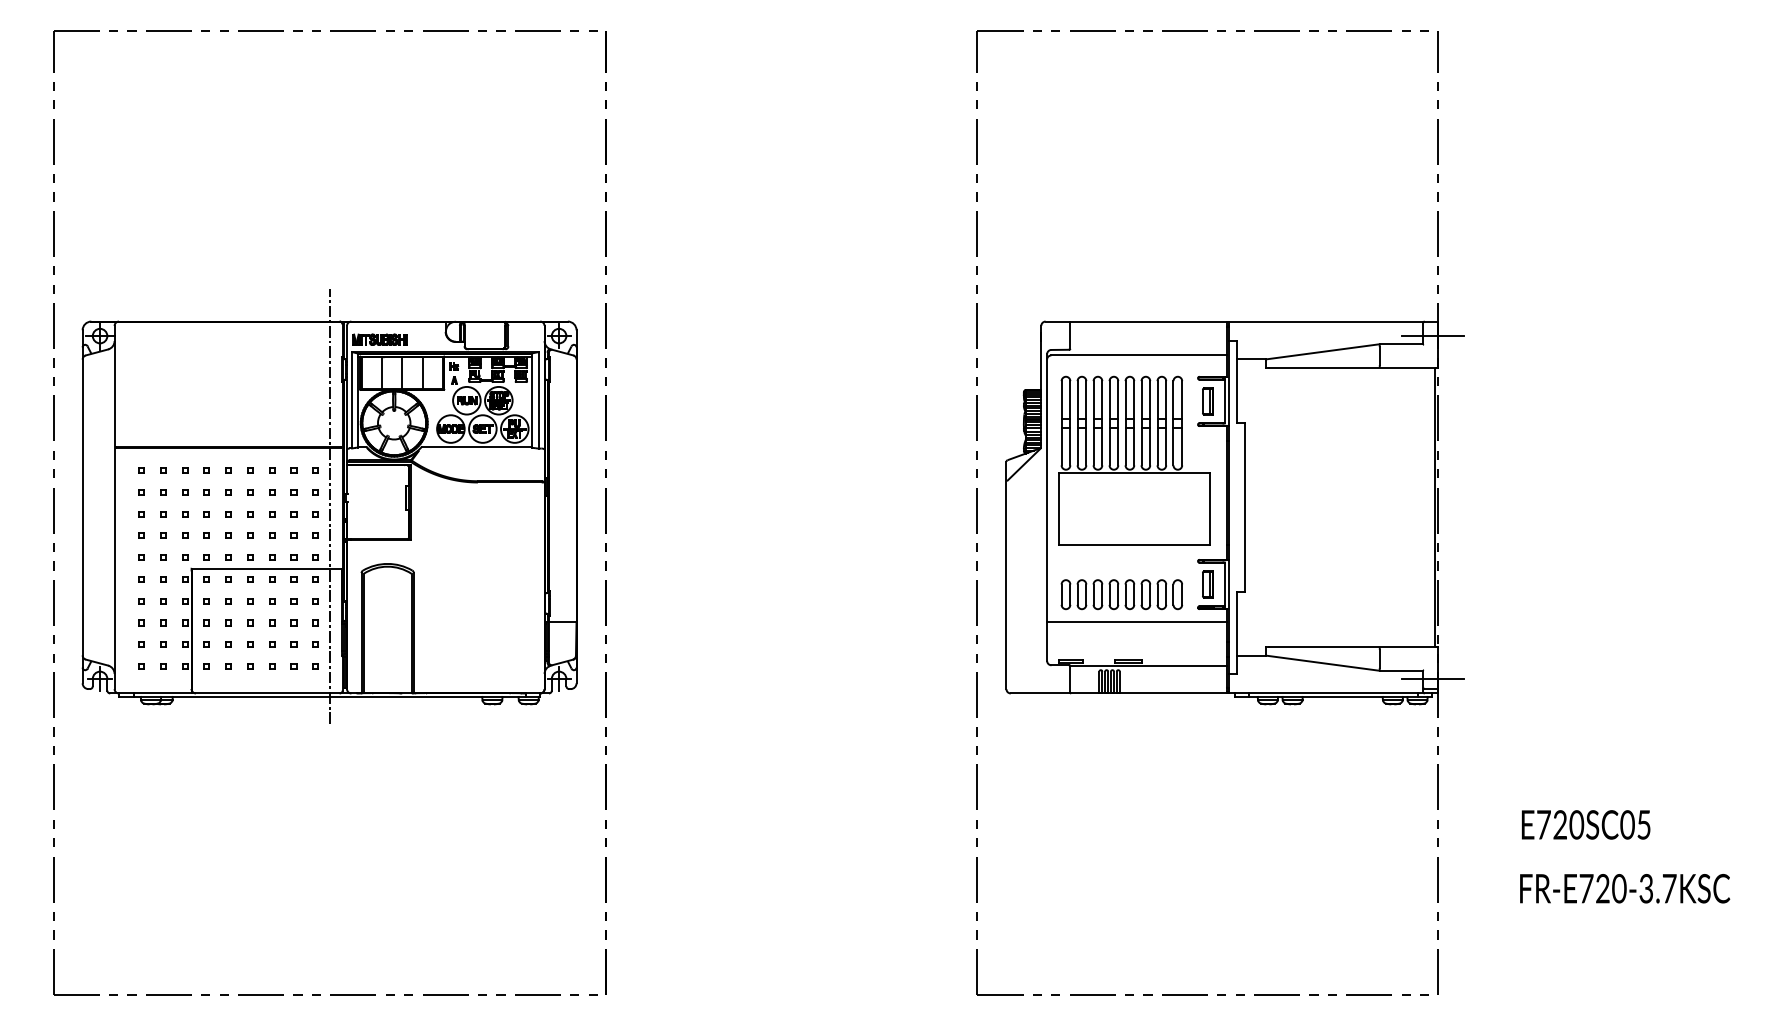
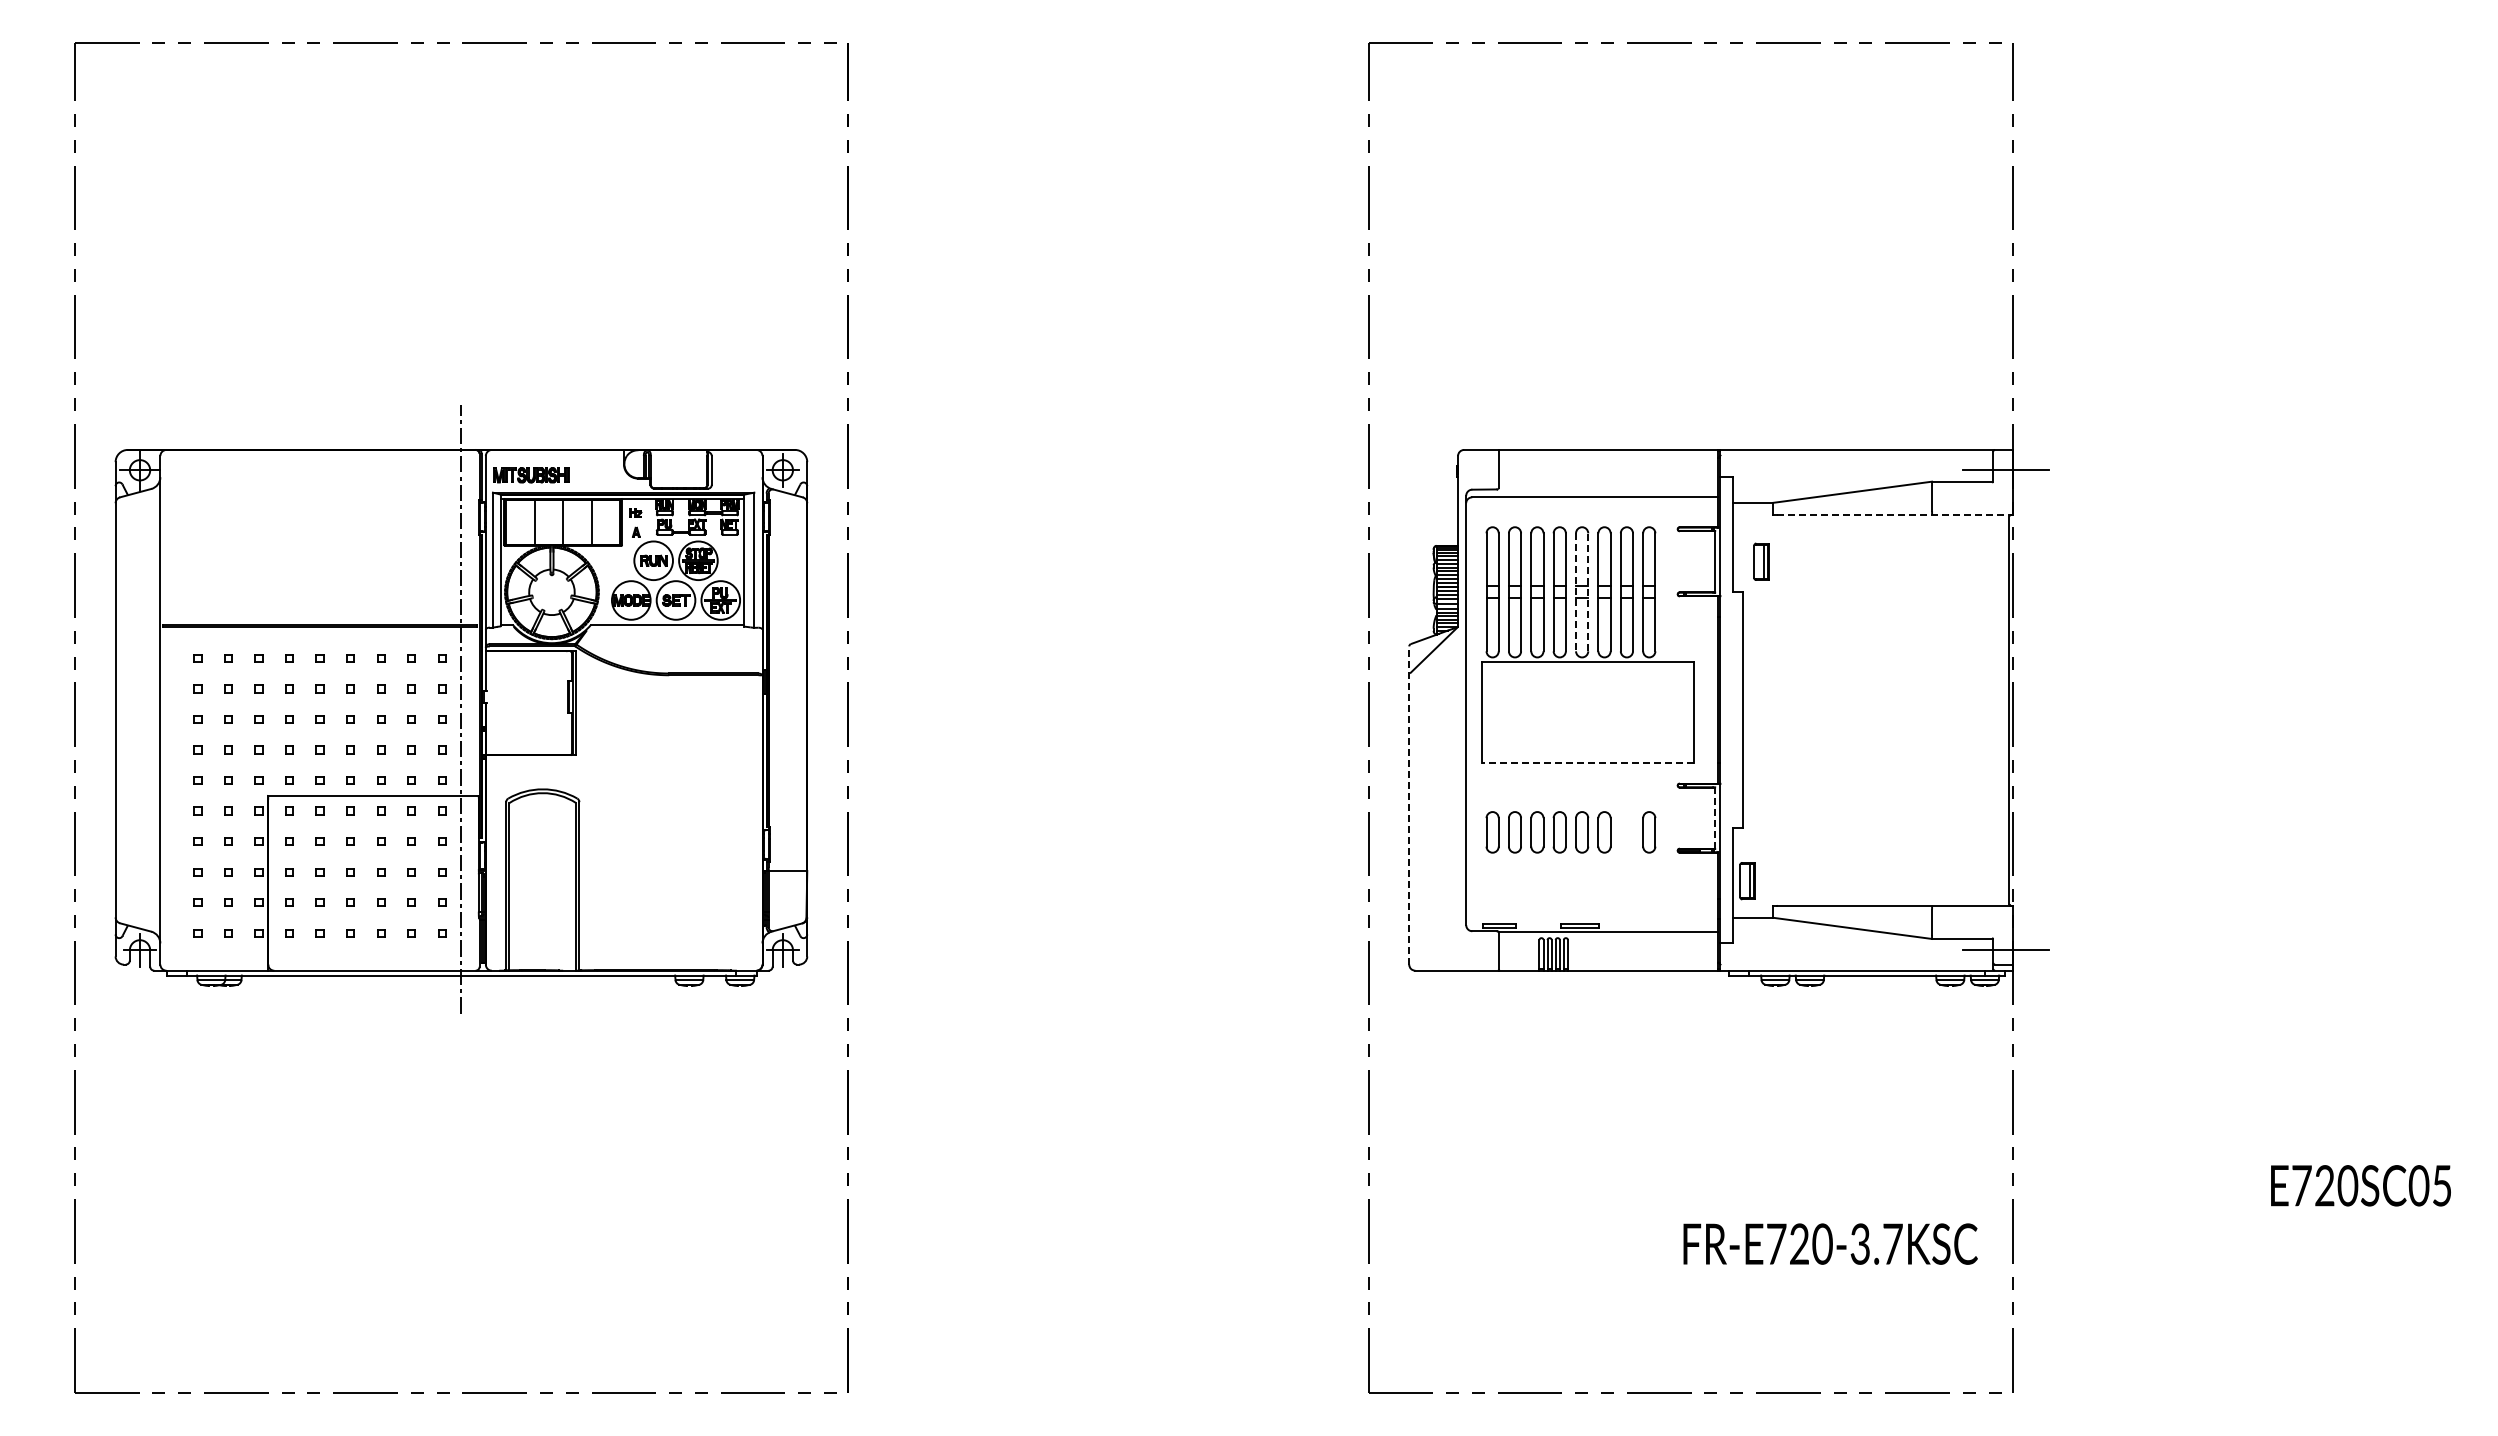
line: (1353, 368) -> (1895, 515), solid -> dashed
part: (1207, 401) -> (1761, 561), moved
line: (1125, 423) -> (1576, 592), solid -> dashed
line: (1134, 423) -> (1588, 592), solid -> dashed
line: (1134, 545) -> (1588, 763), solid -> dashed
line: (1006, 575) -> (1409, 805), solid -> dashed
part: (1207, 584) -> (1747, 881), moved
line: (1225, 584) -> (1715, 818), solid -> dashed
part: (1161, 594) -> (1626, 832), removed
line: (1137, 622) -> (1592, 871), removed
text: (1585, 824) -> (2360, 1185), moved
text: (1625, 888) -> (1830, 1243), moved

